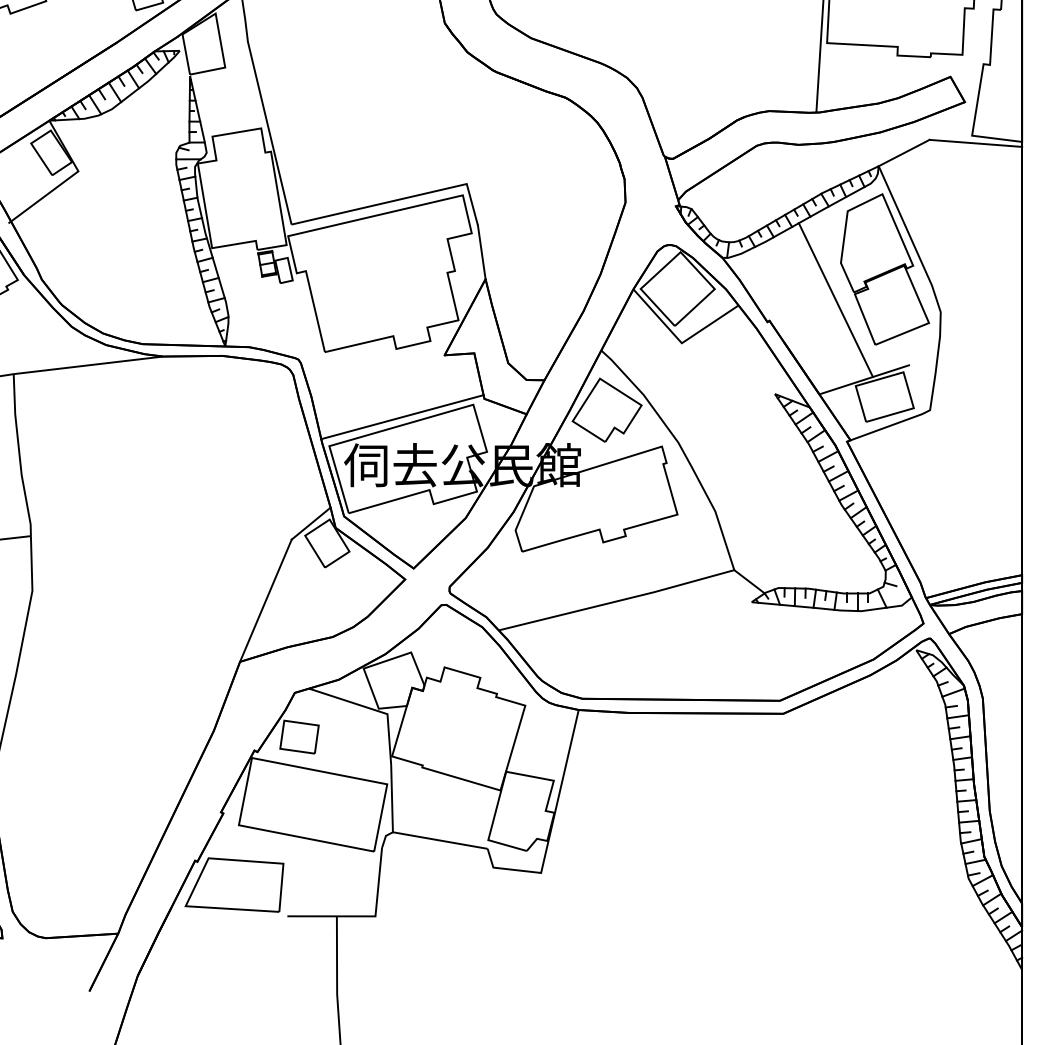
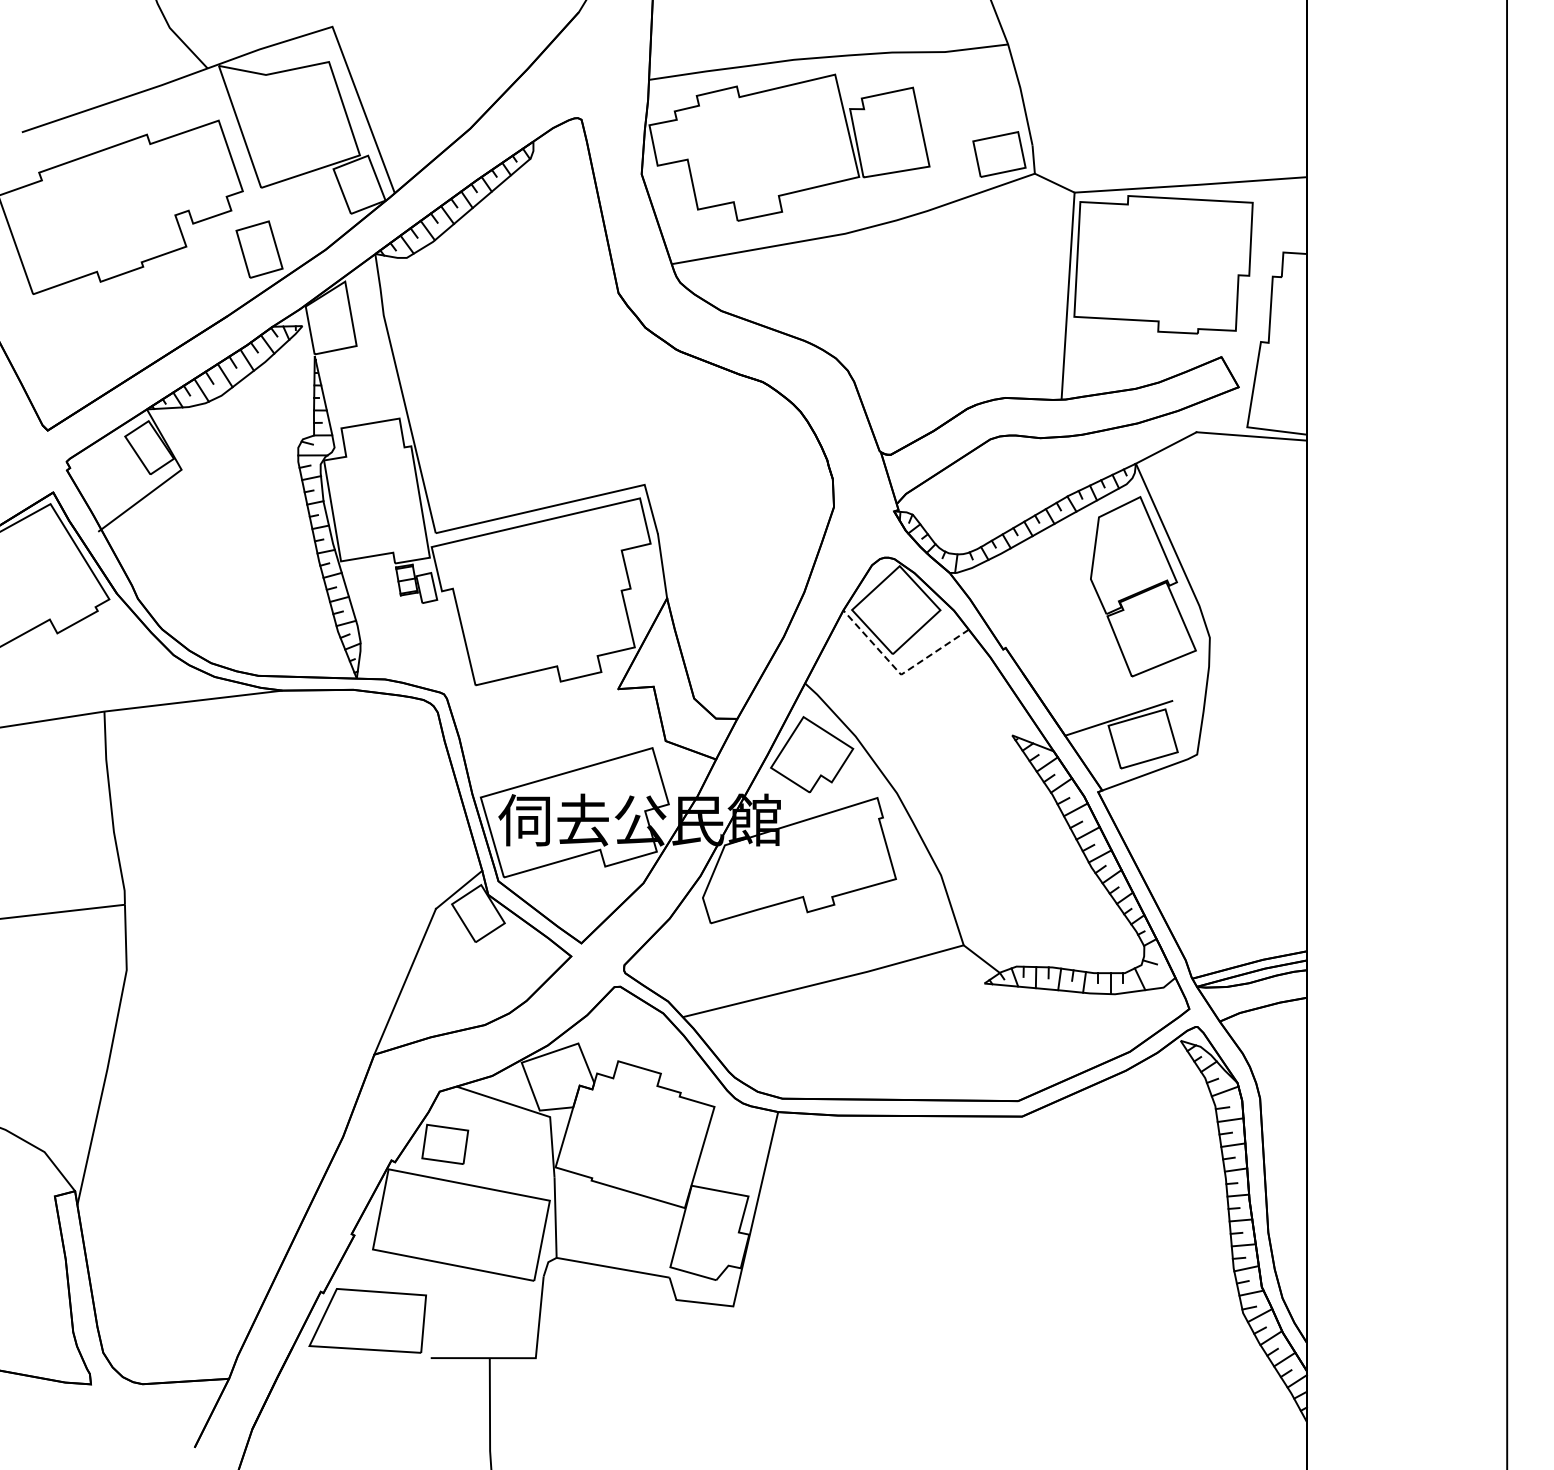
line: (835, 300) -> (1084, 623), removed
line: (680, 342) -> (899, 673), solid -> dashed
line: (402, 416) -> (567, 762), removed

